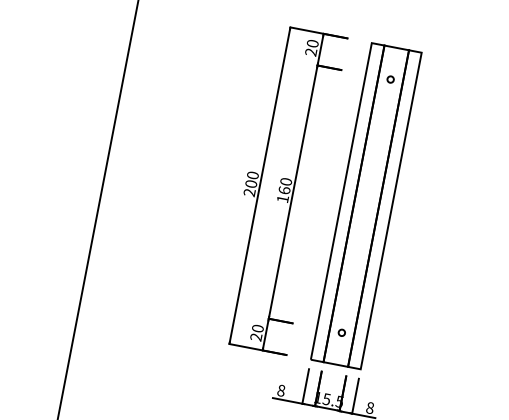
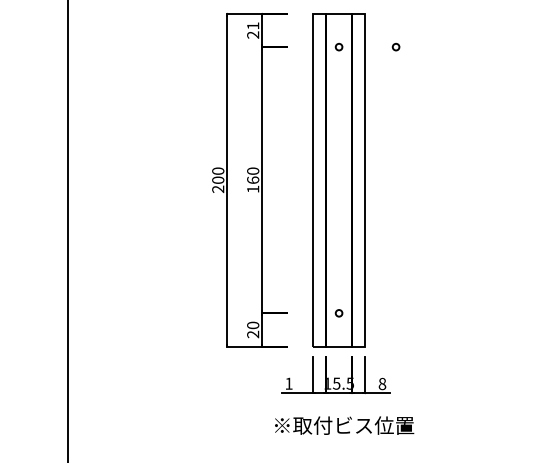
text: (313, 43) -> (253, 25), 20 -> 21
circle: (444, 89) -> (395, 46), added
text: (280, 390) -> (288, 383), 8 -> 1

